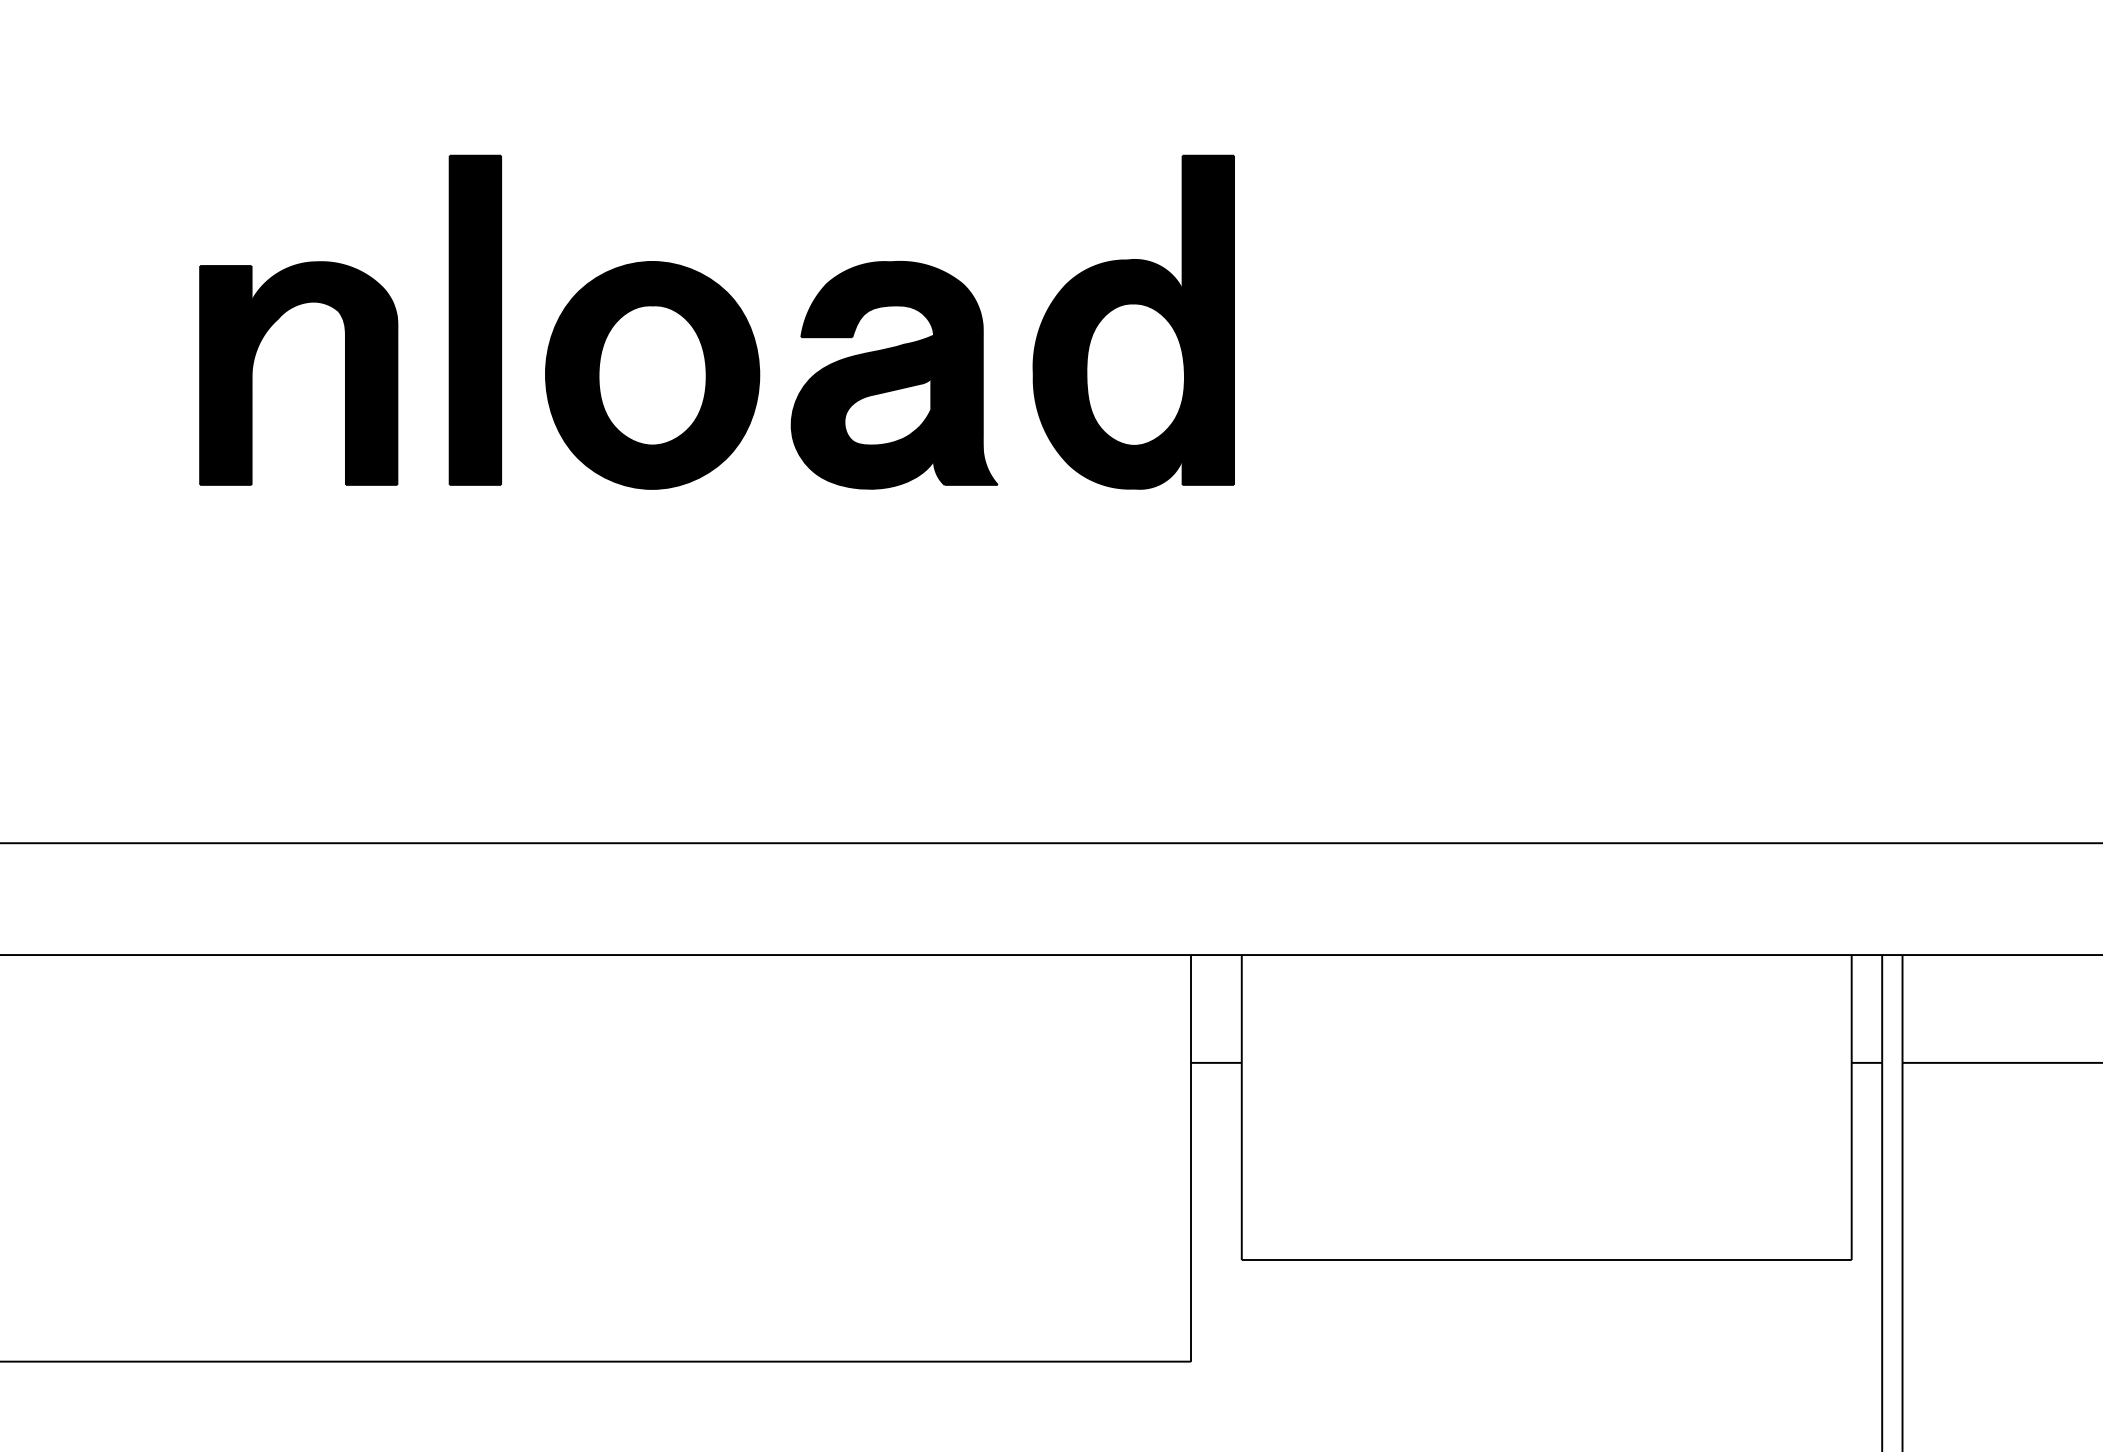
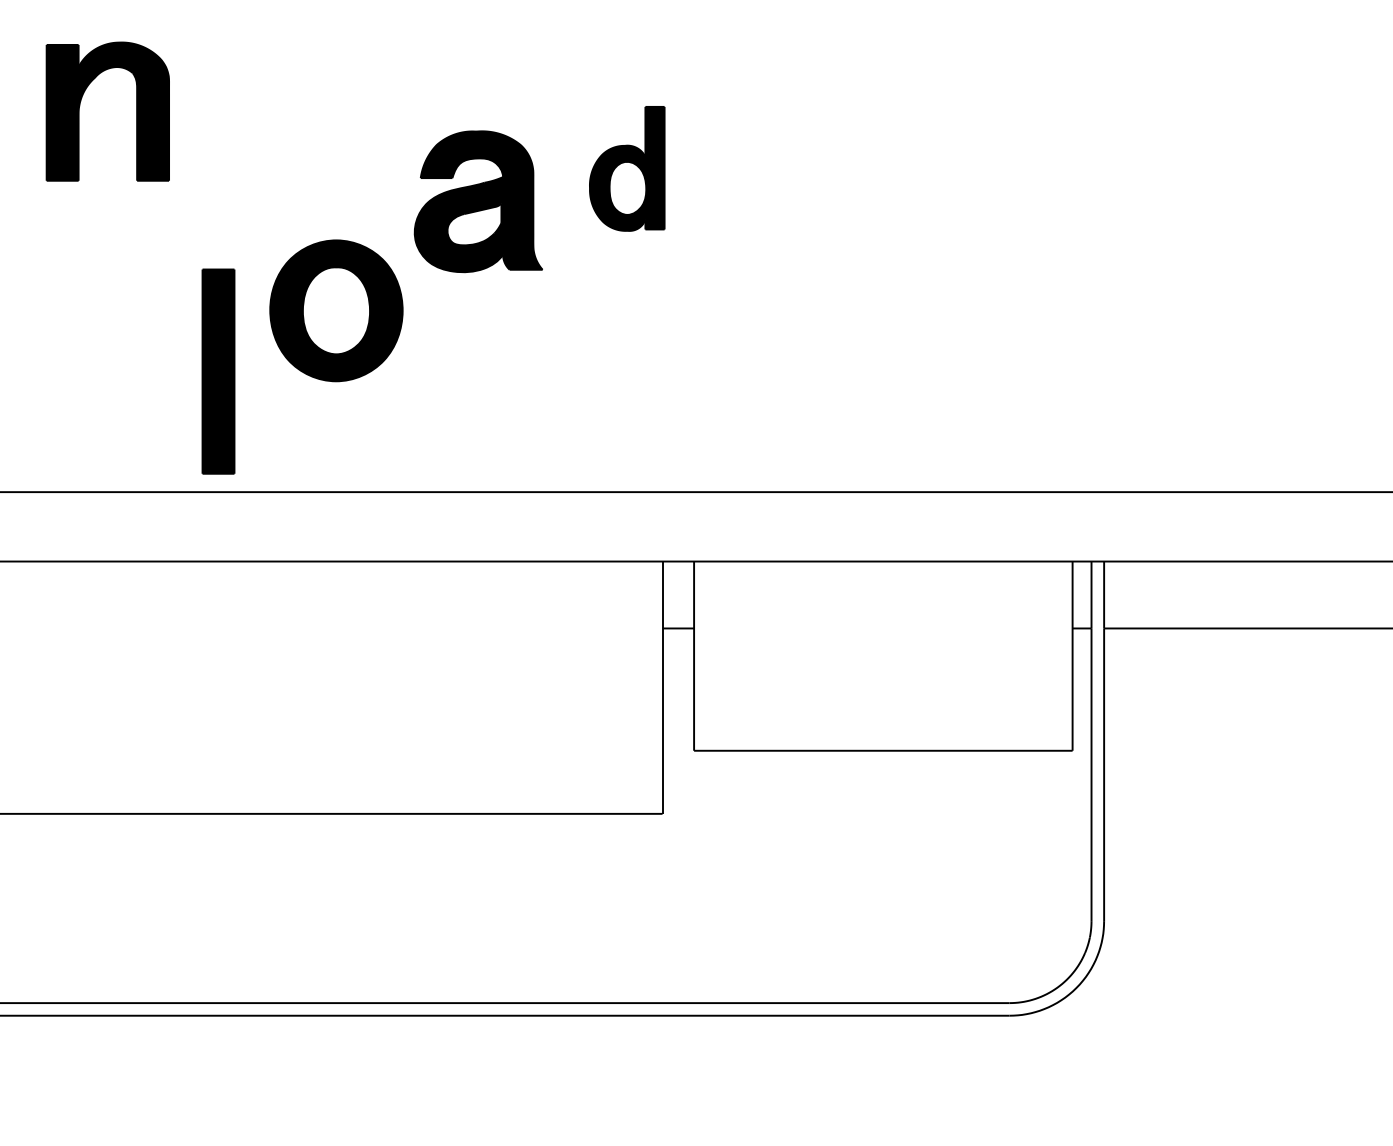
part: (475, 320) -> (218, 371), moved
part: (1134, 321) -> (627, 168), size x0.6
part: (254, 365) -> (80, 106), moved
part: (652, 374) -> (336, 310), moved

